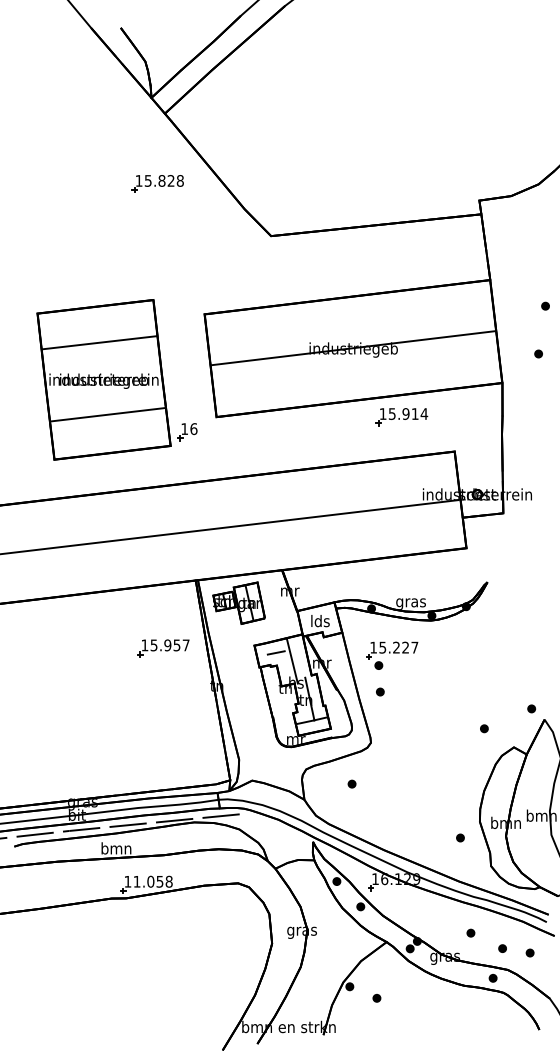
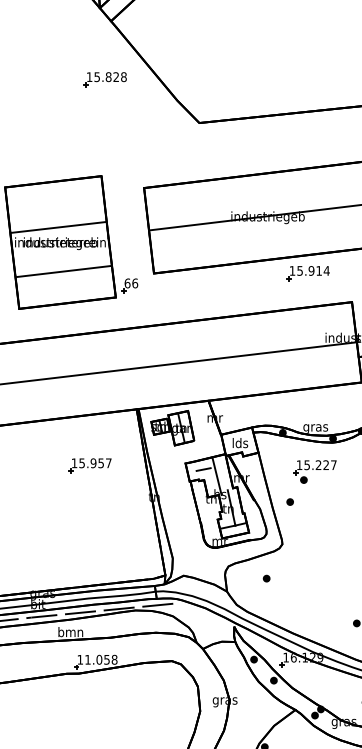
line: (99, 342) -> (58, 227), moved
text: (184, 429) -> (127, 283), 16 -> 66
part: (163, 648) -> (89, 465), moved
part: (392, 655) -> (315, 471), moved

